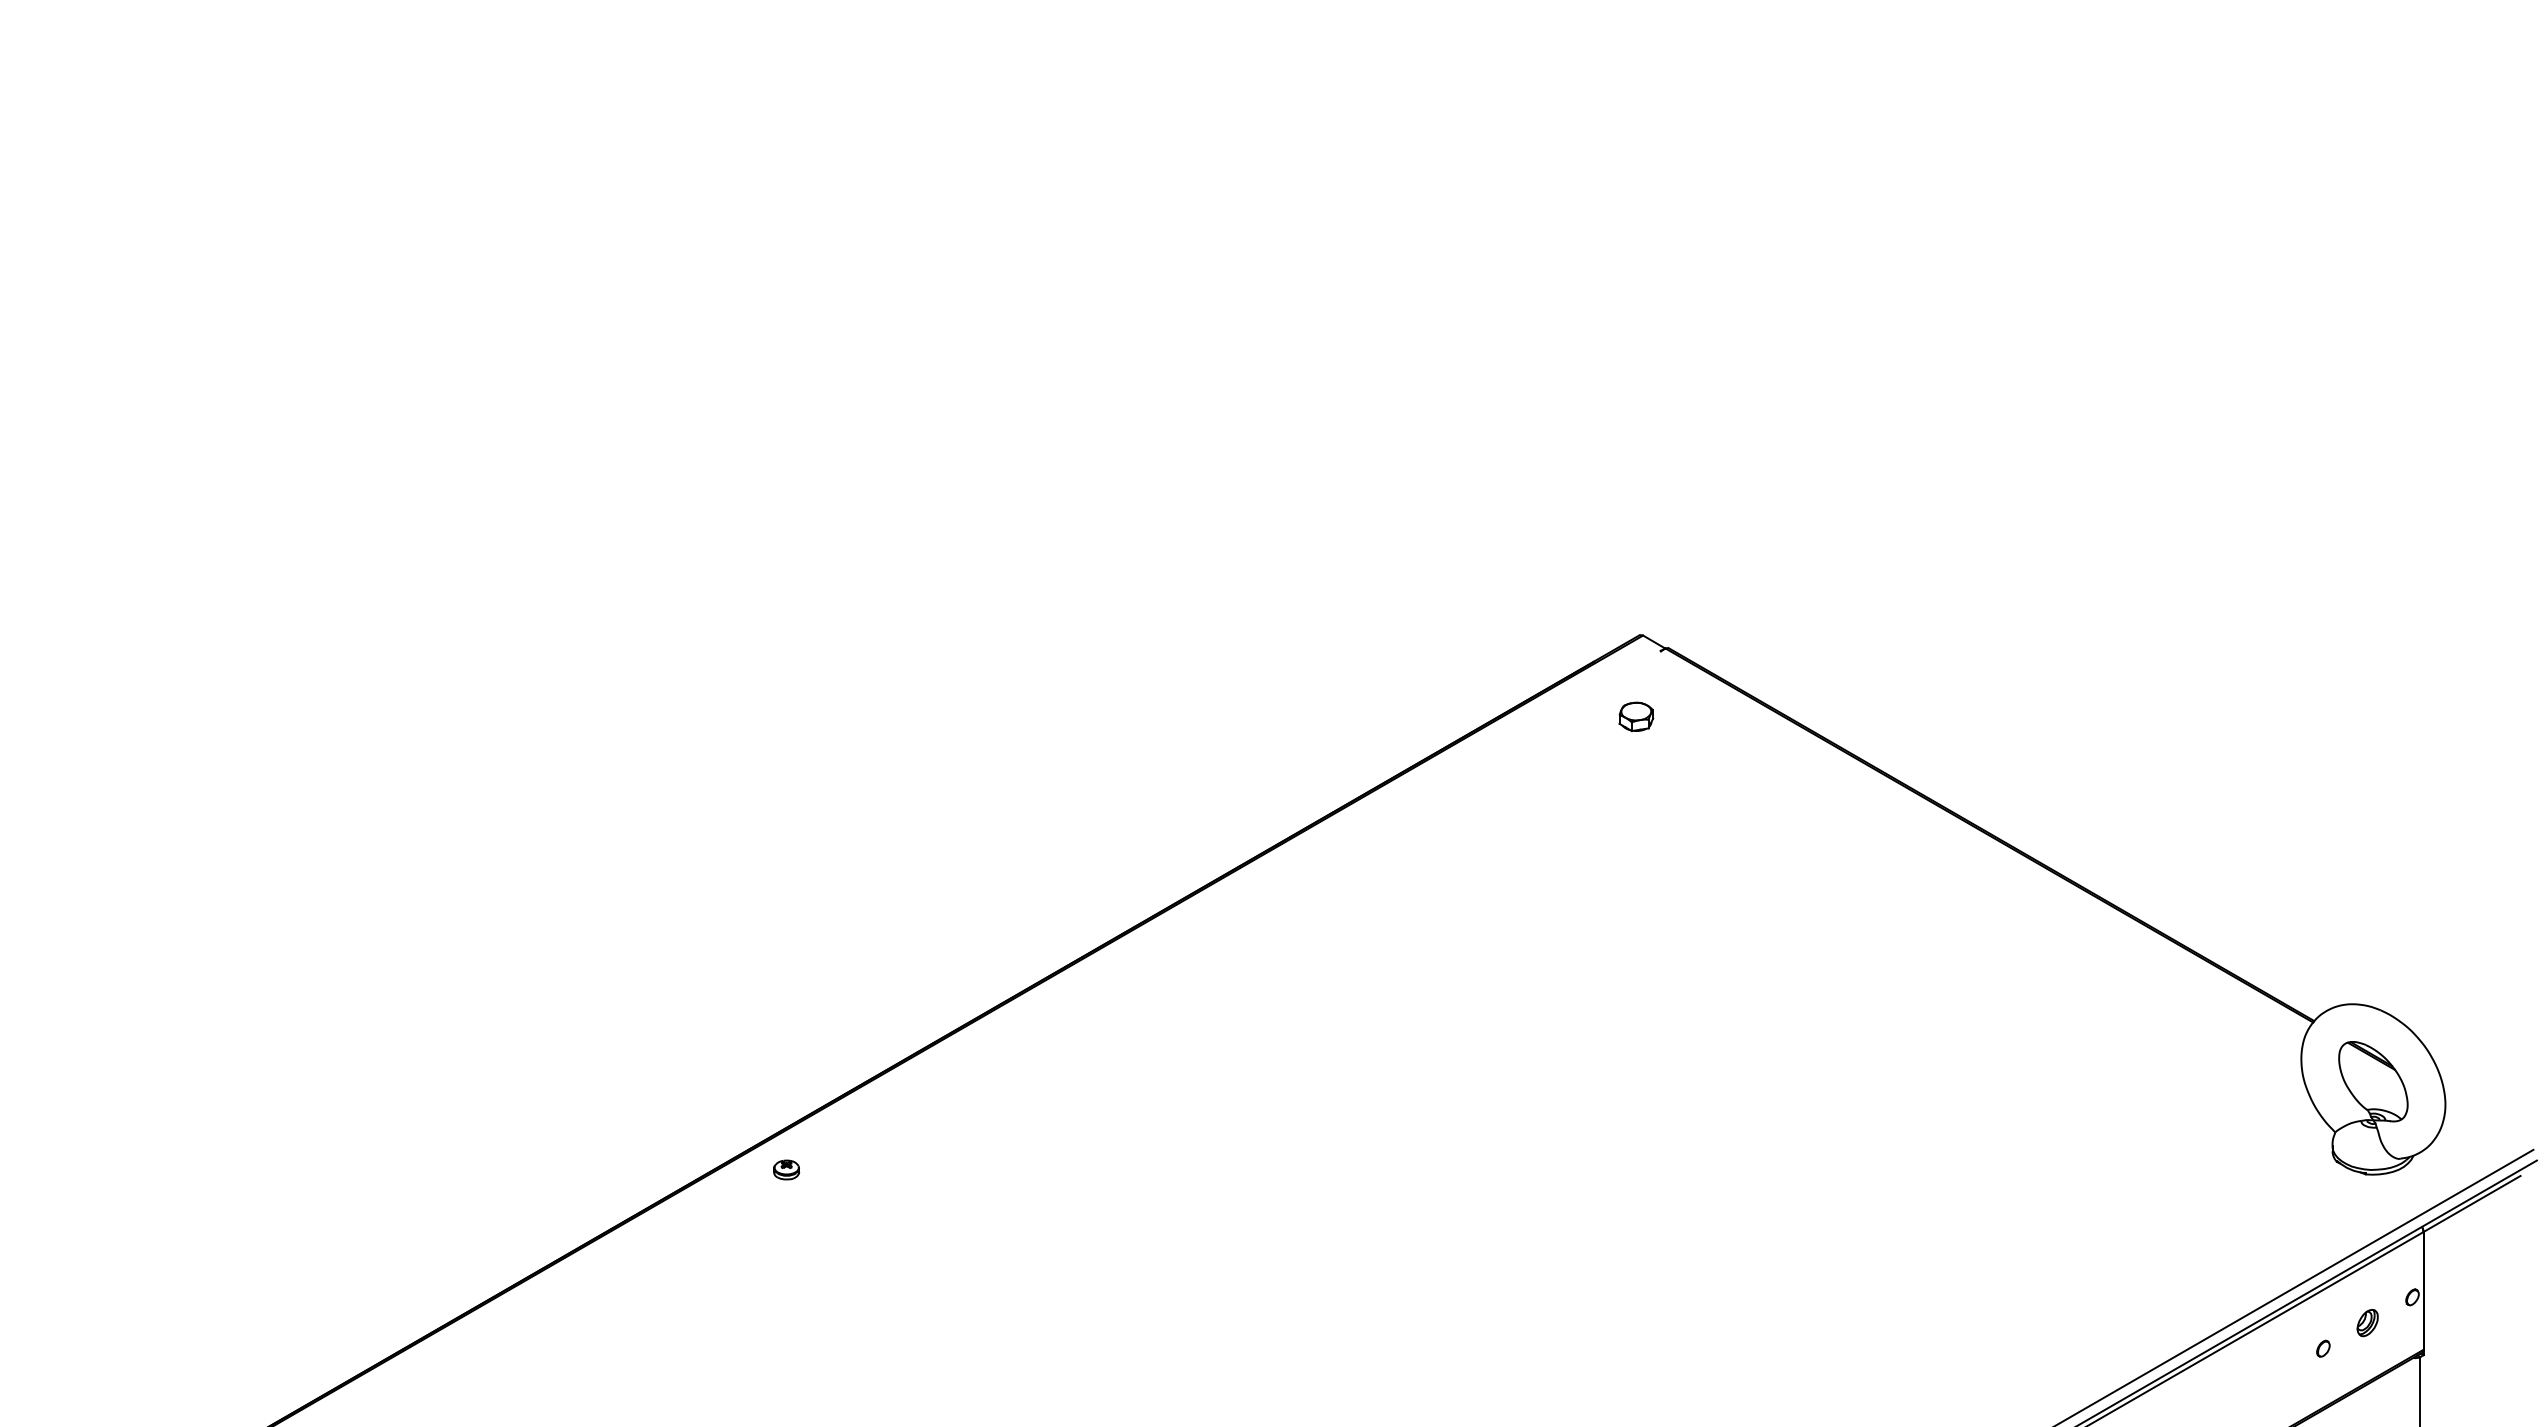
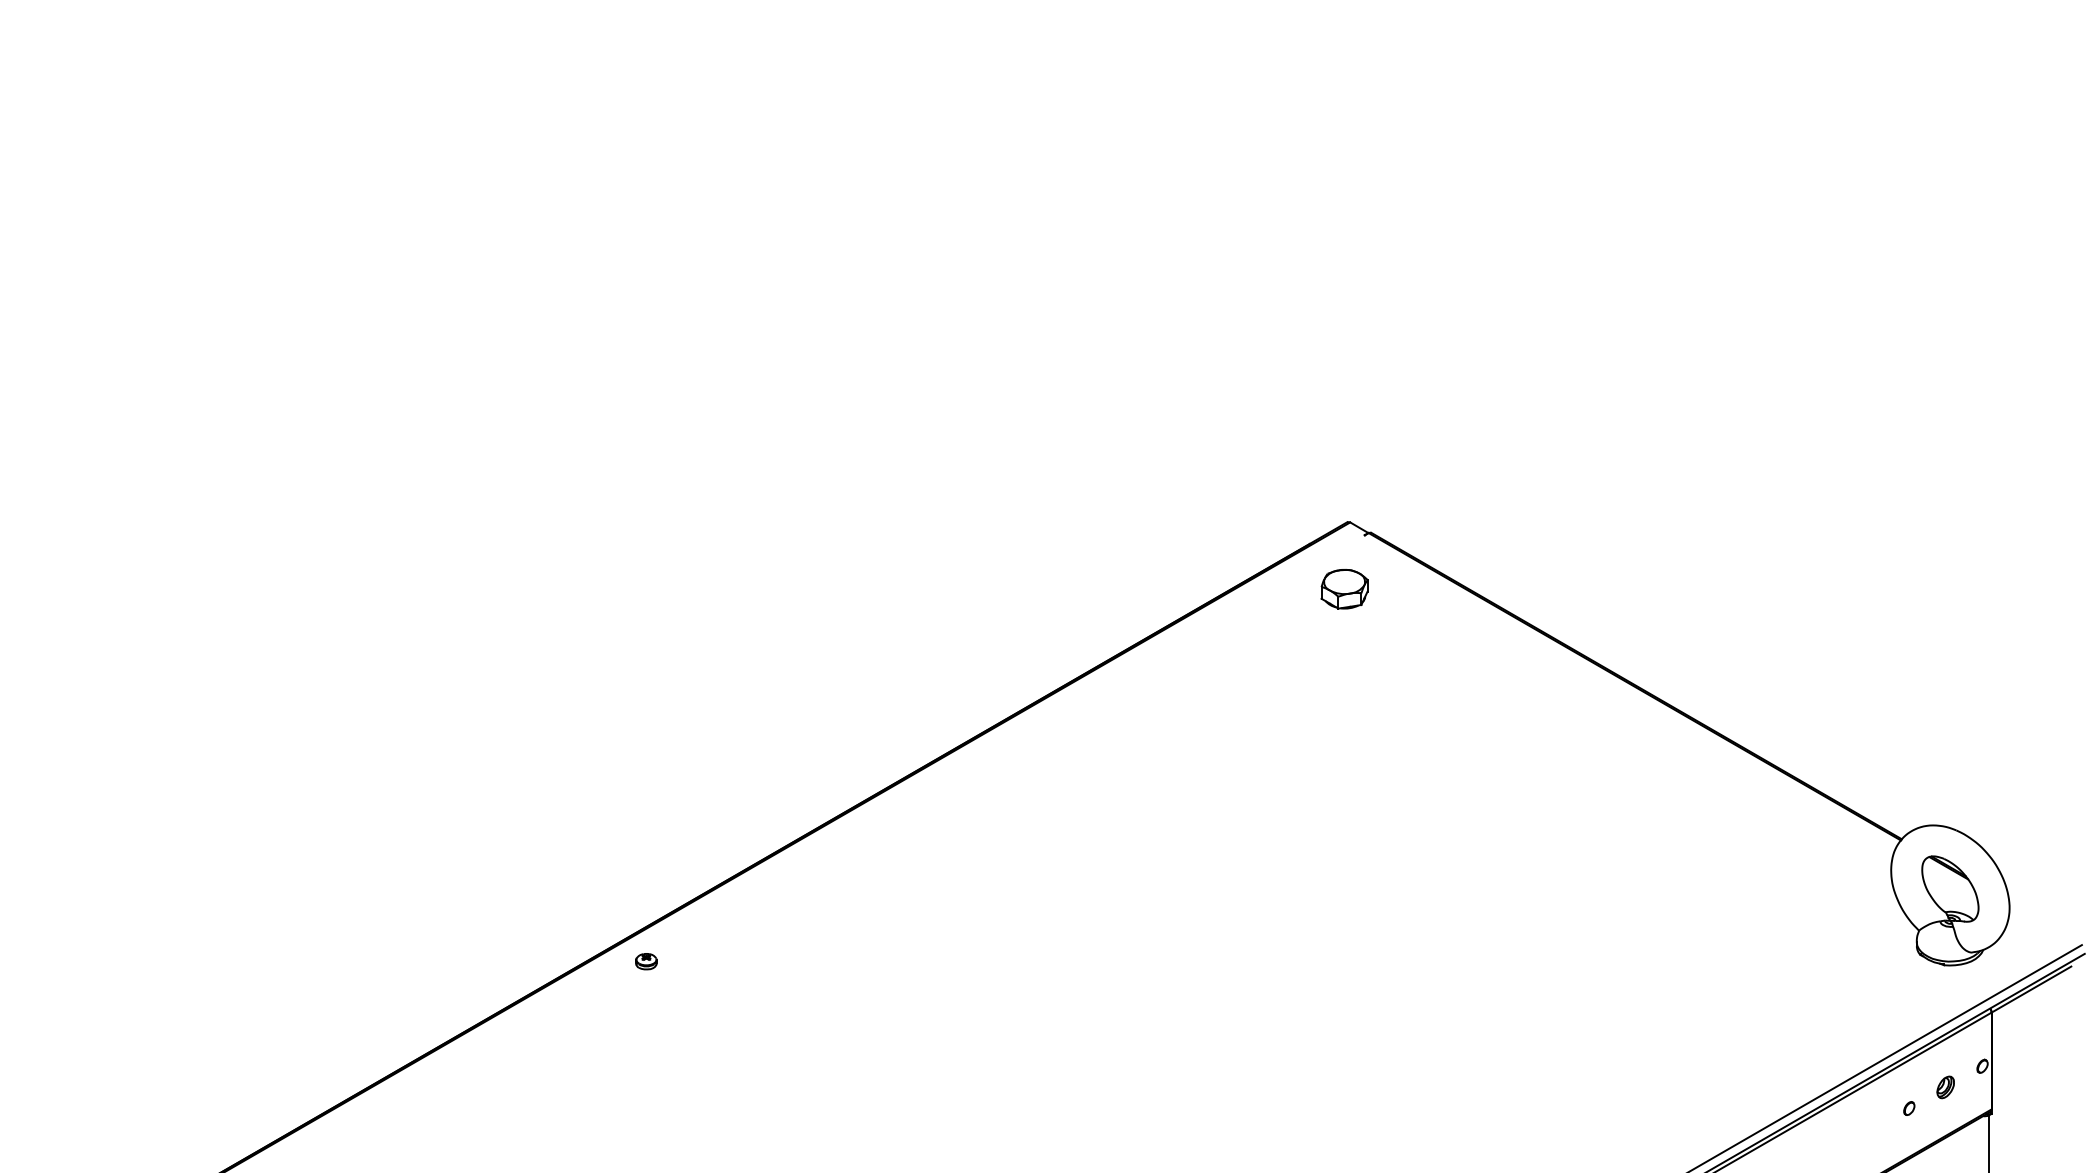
part: (1636, 716) -> (1344, 588), size x1.67

